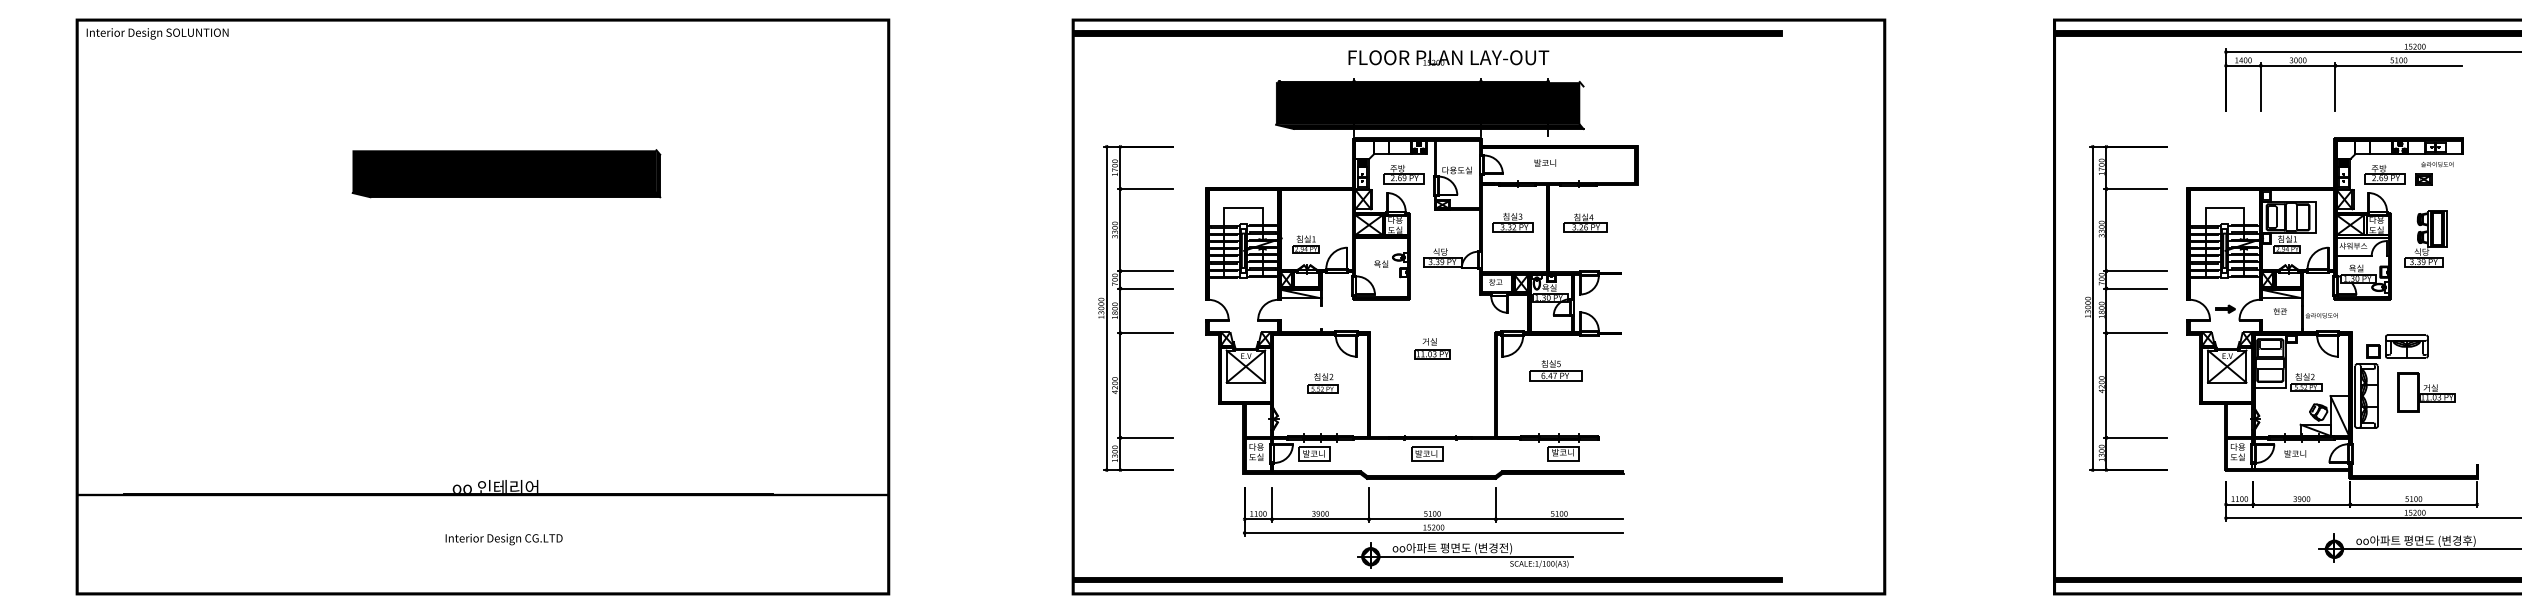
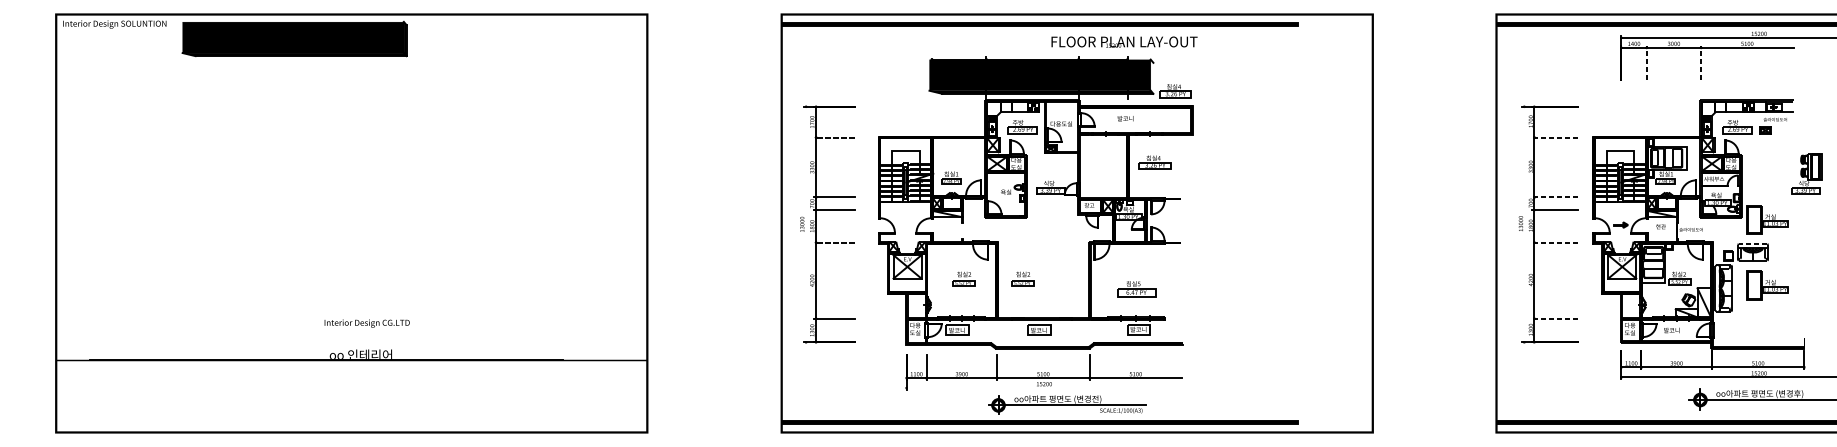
text: (1448, 57) -> (1124, 41), moved
line: (2260, 86) -> (1646, 62), solid -> dashed
line: (2335, 86) -> (1701, 62), solid -> dashed
part: (1613, 124) -> (1175, 90), added
part: (506, 173) -> (294, 38), moved
line: (1145, 189) -> (834, 137), solid -> dashed
line: (2135, 189) -> (1555, 137), solid -> dashed
fill: (2398, 206) -> (1747, 150), removed
part: (1512, 222) -> (1101, 161), removed
part: (2425, 238) -> (1806, 173), moved
line: (2135, 271) -> (1555, 197), solid -> dashed
part: (2426, 302) -> (1767, 220), added
line: (1106, 308) -> (805, 224), removed
line: (2092, 308) -> (1524, 224), removed
line: (1145, 333) -> (834, 242), solid -> dashed
line: (2135, 333) -> (1555, 242), solid -> dashed
line: (2406, 335) -> (1752, 244), solid -> dashed
part: (1432, 348) -> (1043, 253), removed
part: (1555, 370) -> (1136, 288), moved
part: (1403, 383) -> (1022, 279), added
line: (2135, 437) -> (1555, 318), solid -> dashed
line: (1433, 532) -> (1044, 387), removed
text: (503, 539) -> (366, 323), moved

